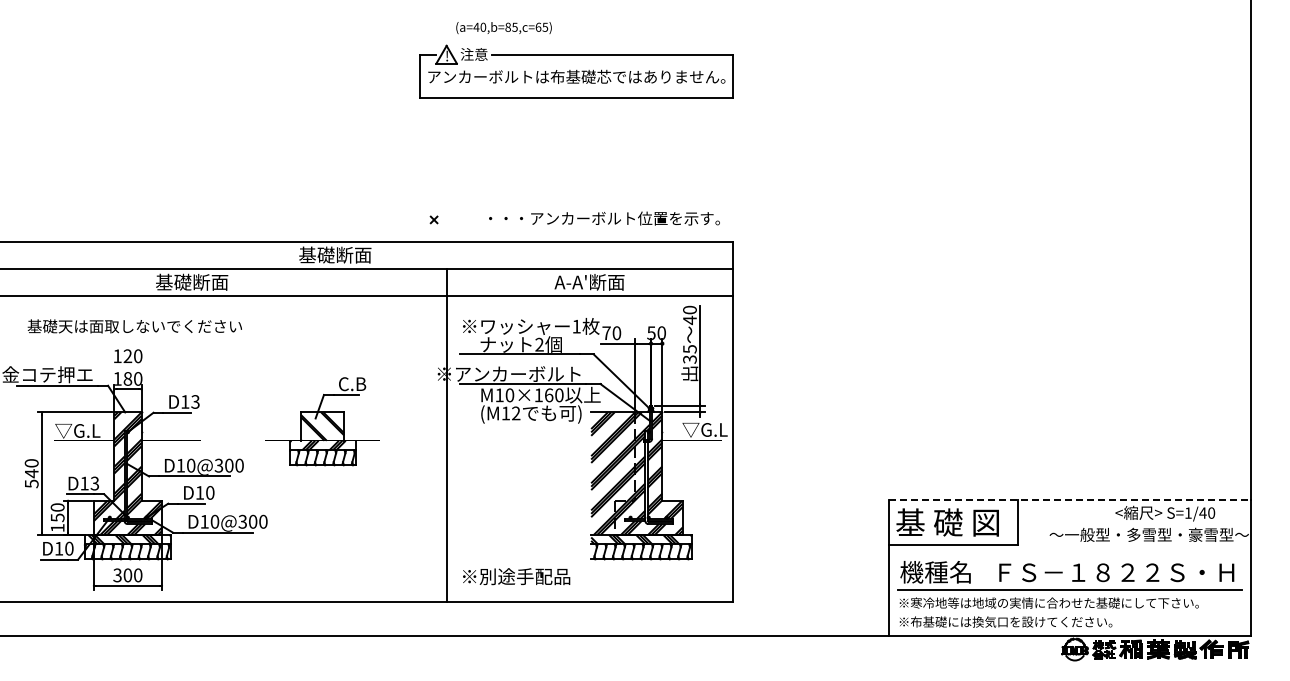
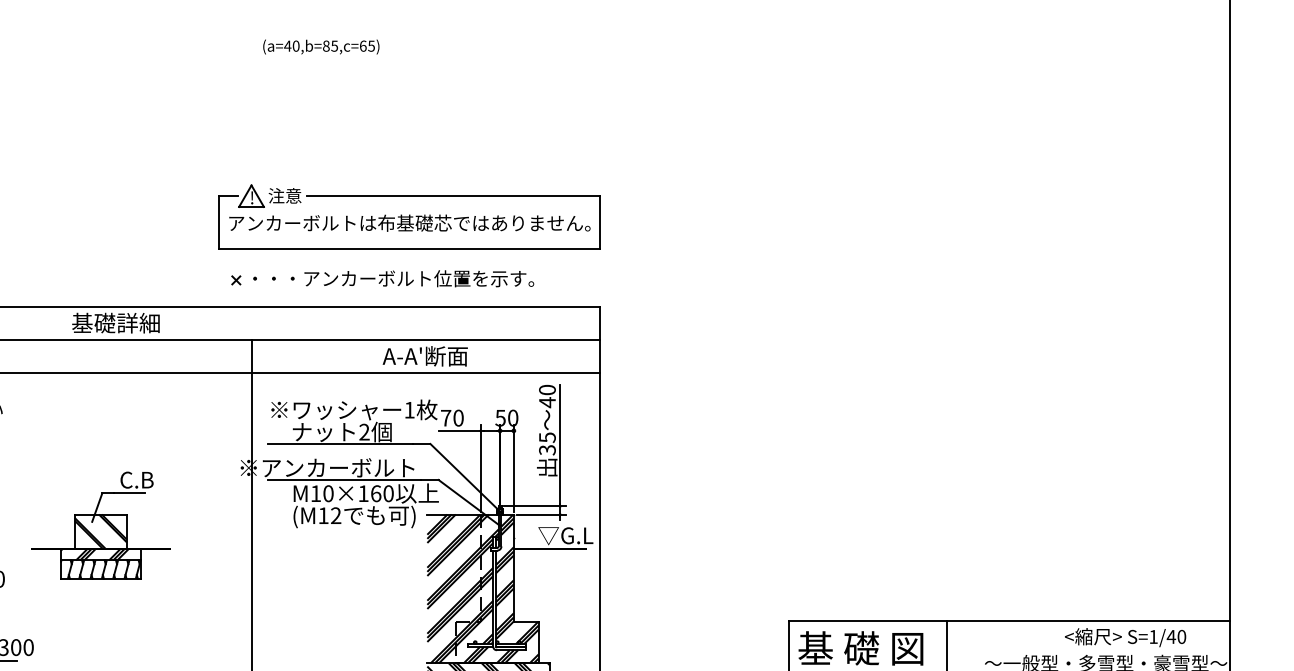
part: (576, 71) -> (409, 216), moved
text: (604, 218) -> (393, 278), moved
text: (353, 254) -> (138, 322), 基礎断面 -> 基礎詳細
line: (1070, 499) -> (1010, 620), dashed -> solid

